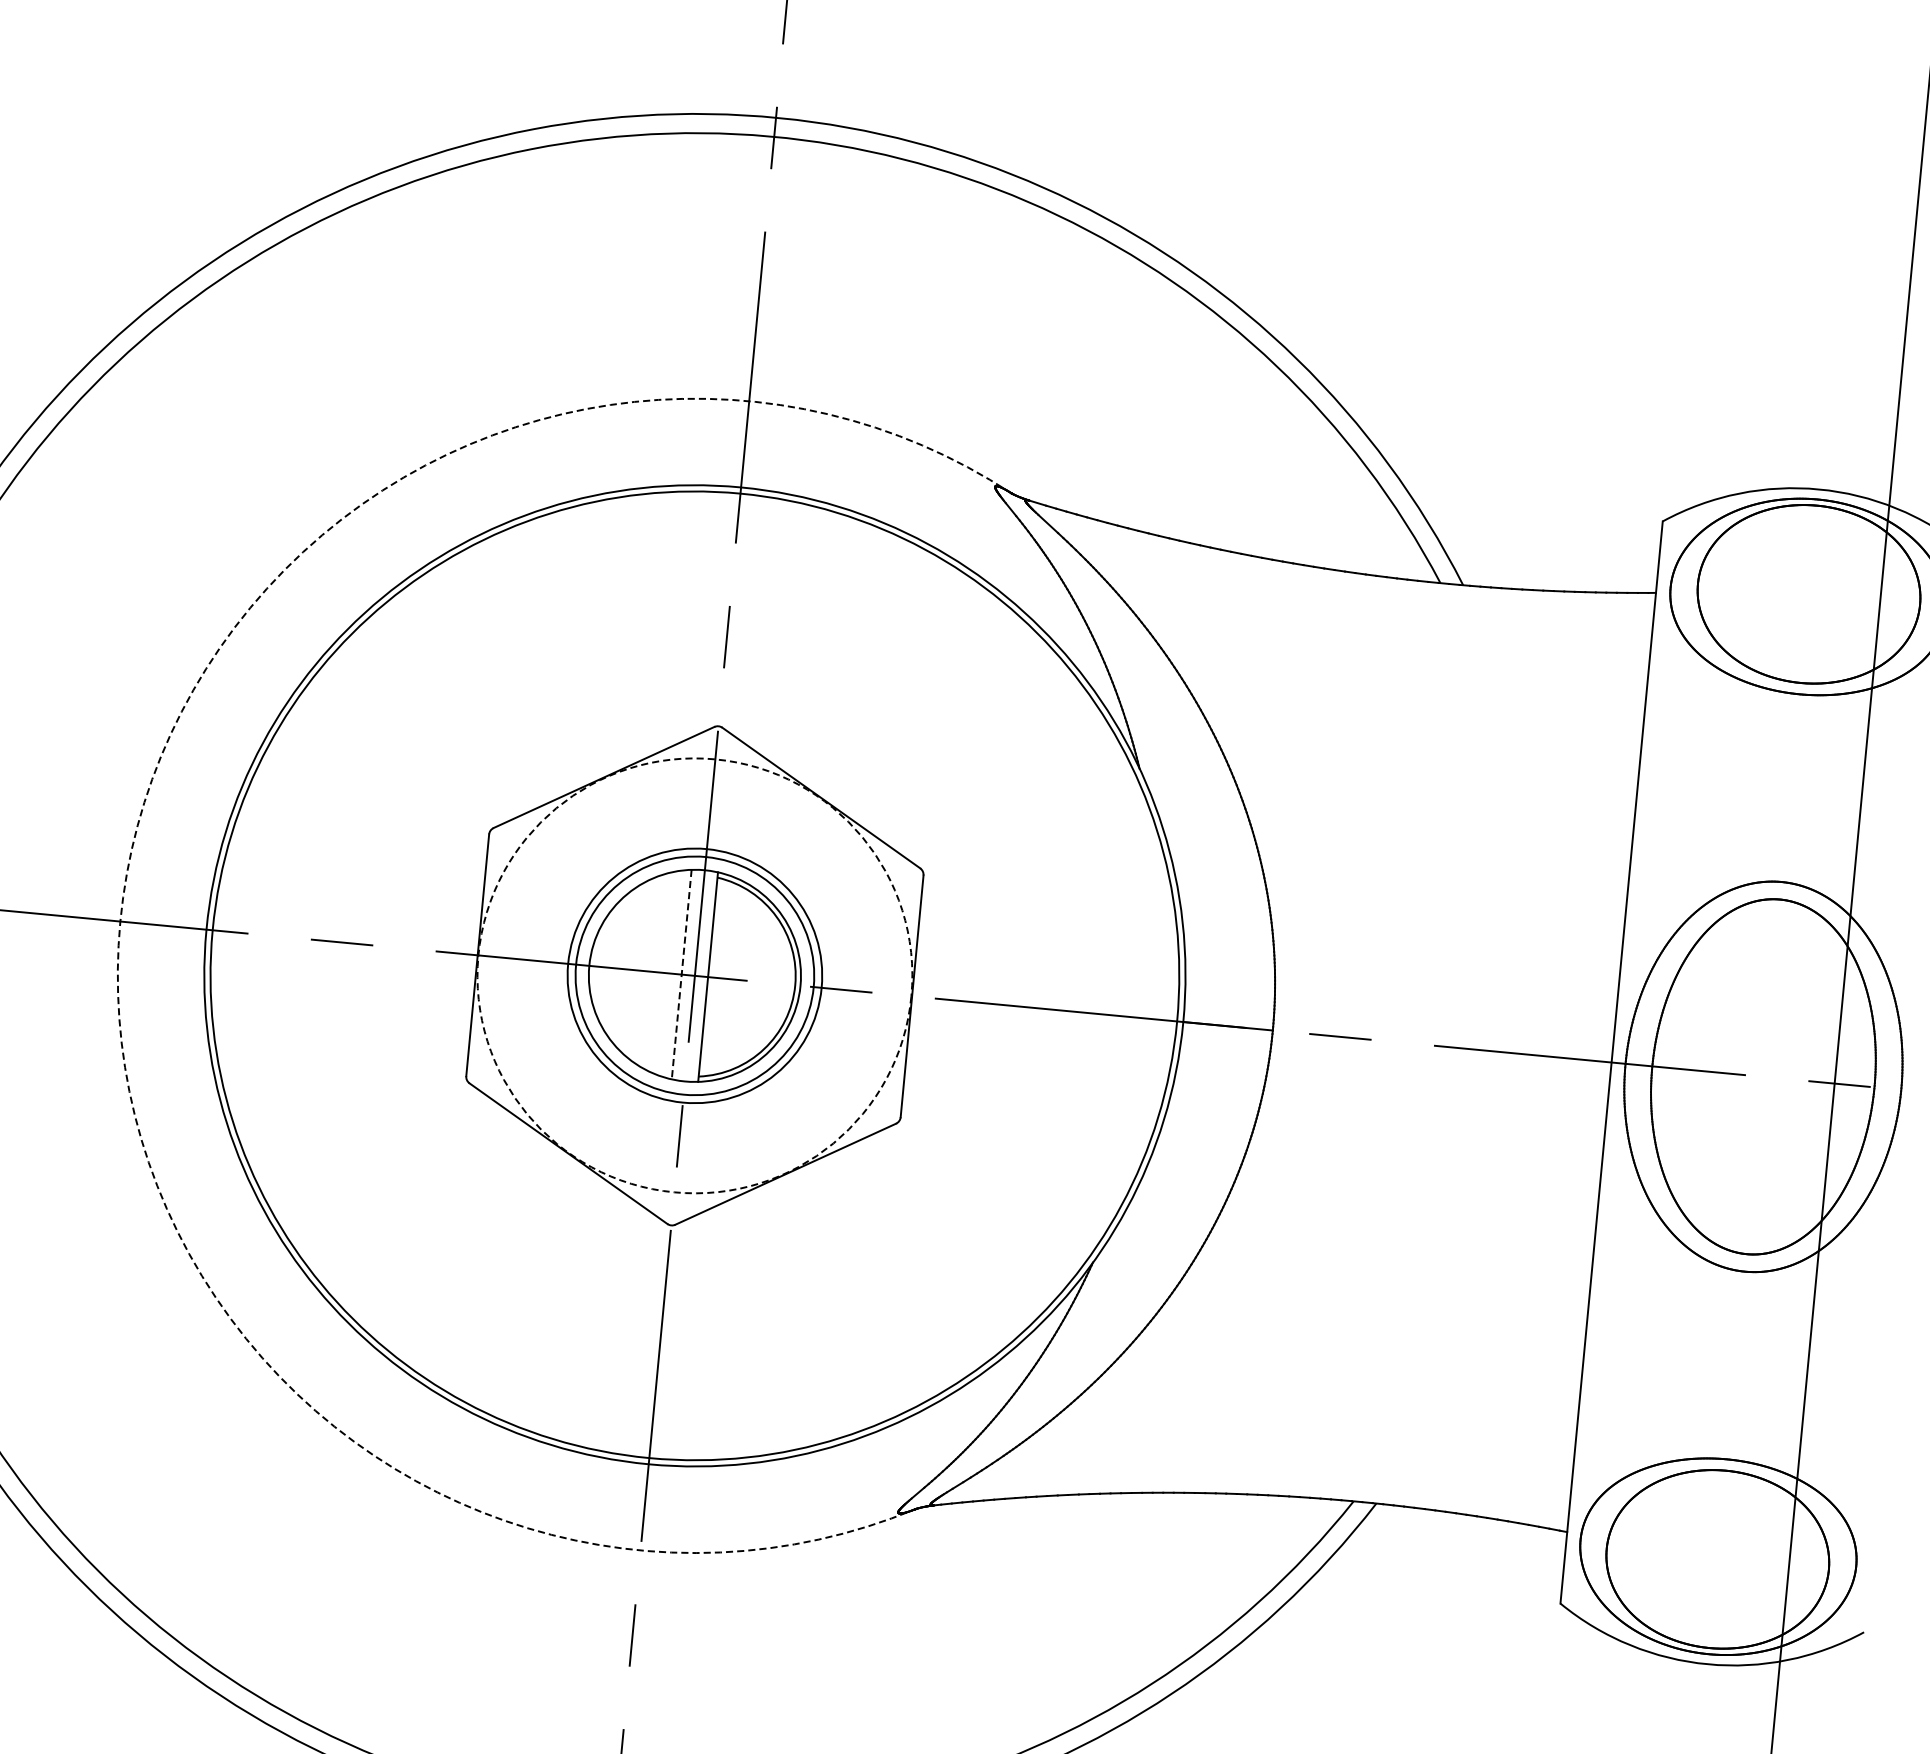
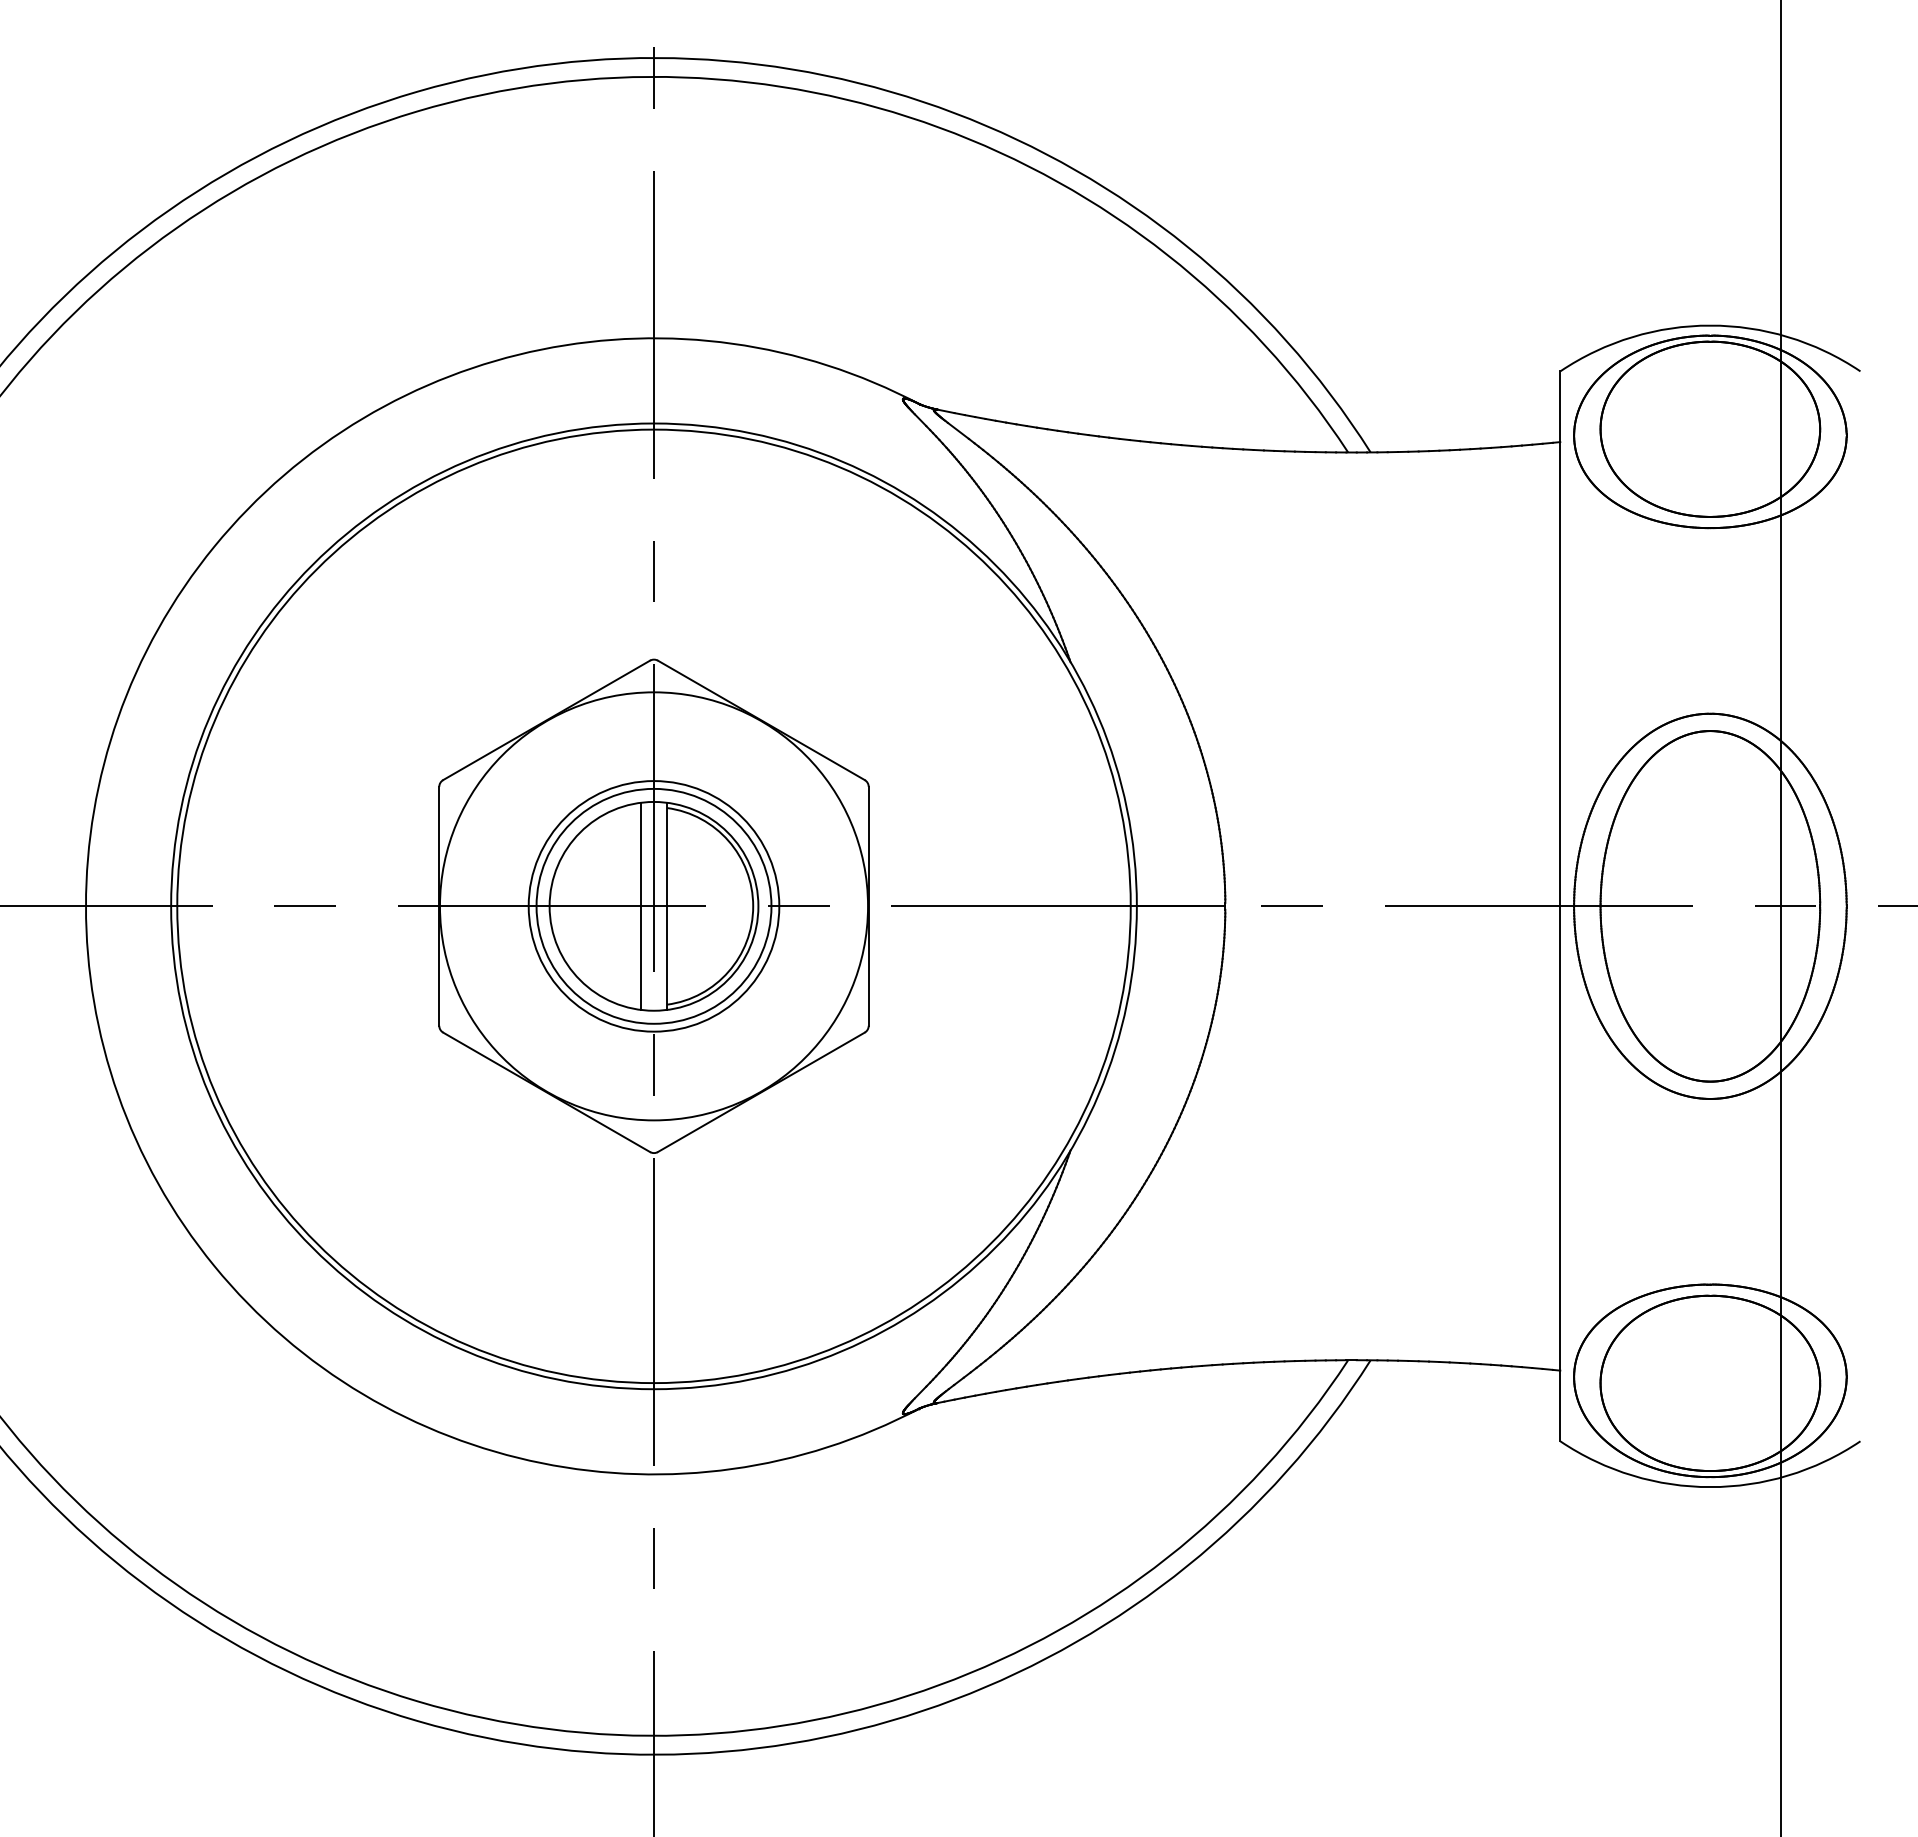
arc: (119, 921) -> (85, 906), dashed -> solid
line: (681, 974) -> (640, 906), dashed -> solid
circle: (694, 975) -> (653, 906), dashed -> solid

